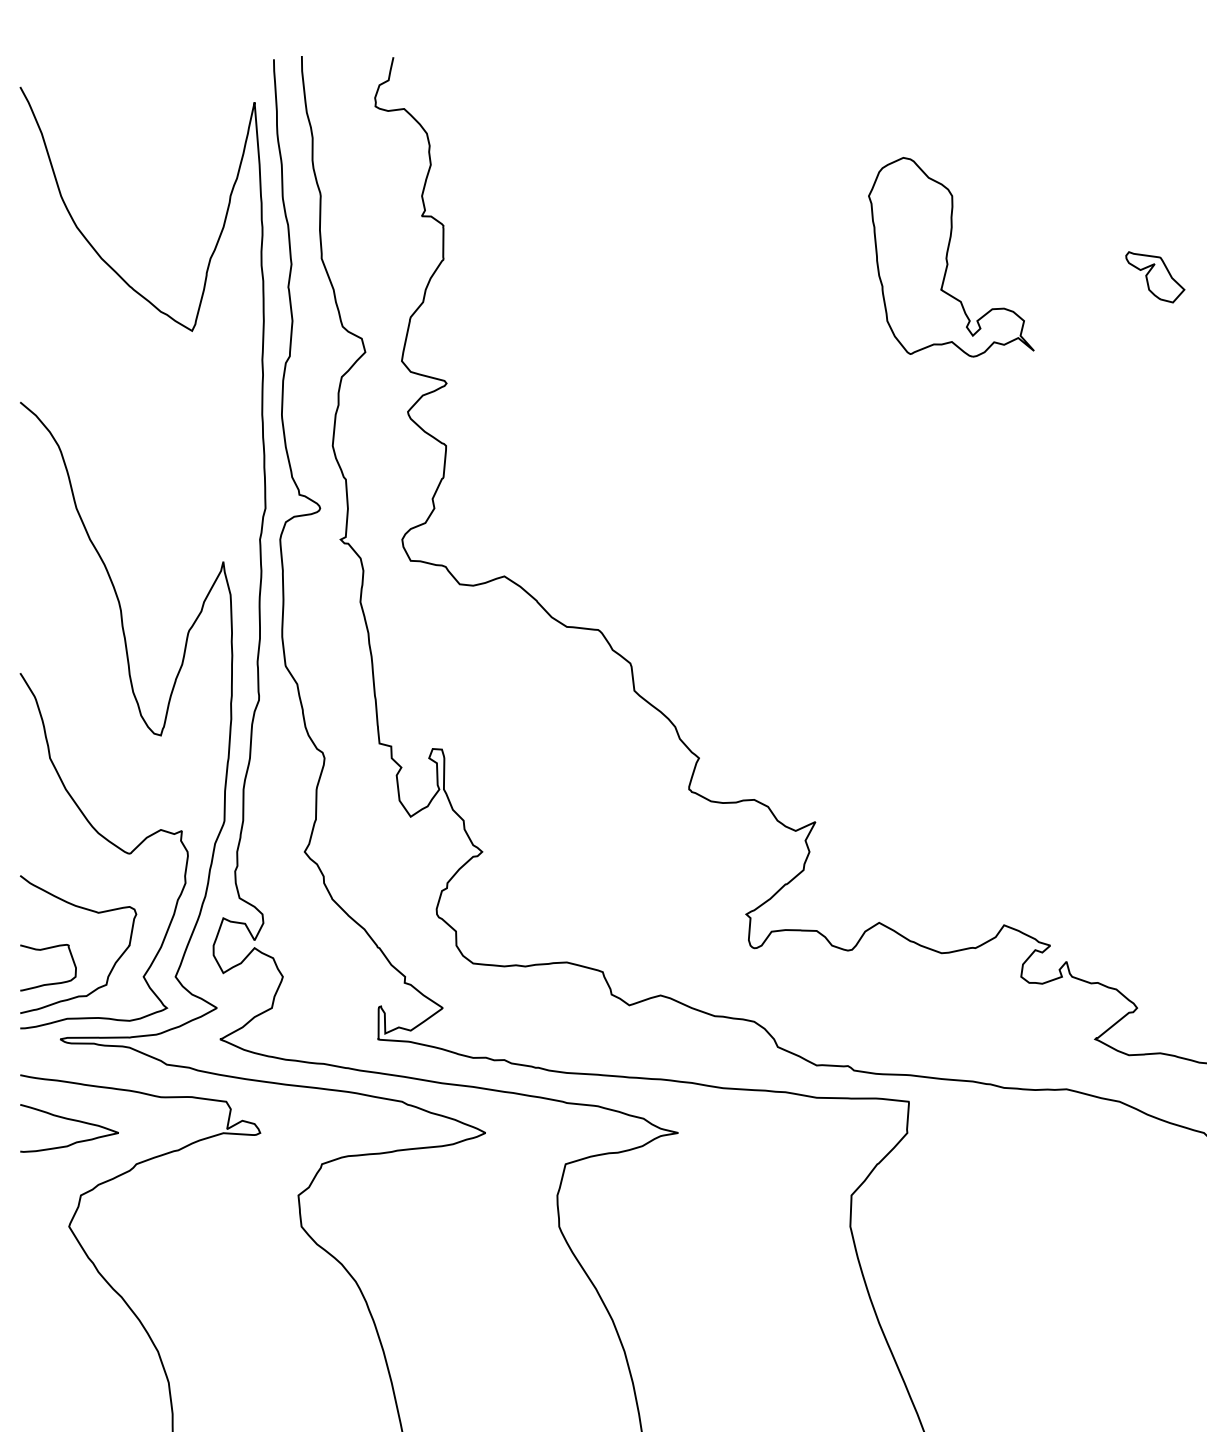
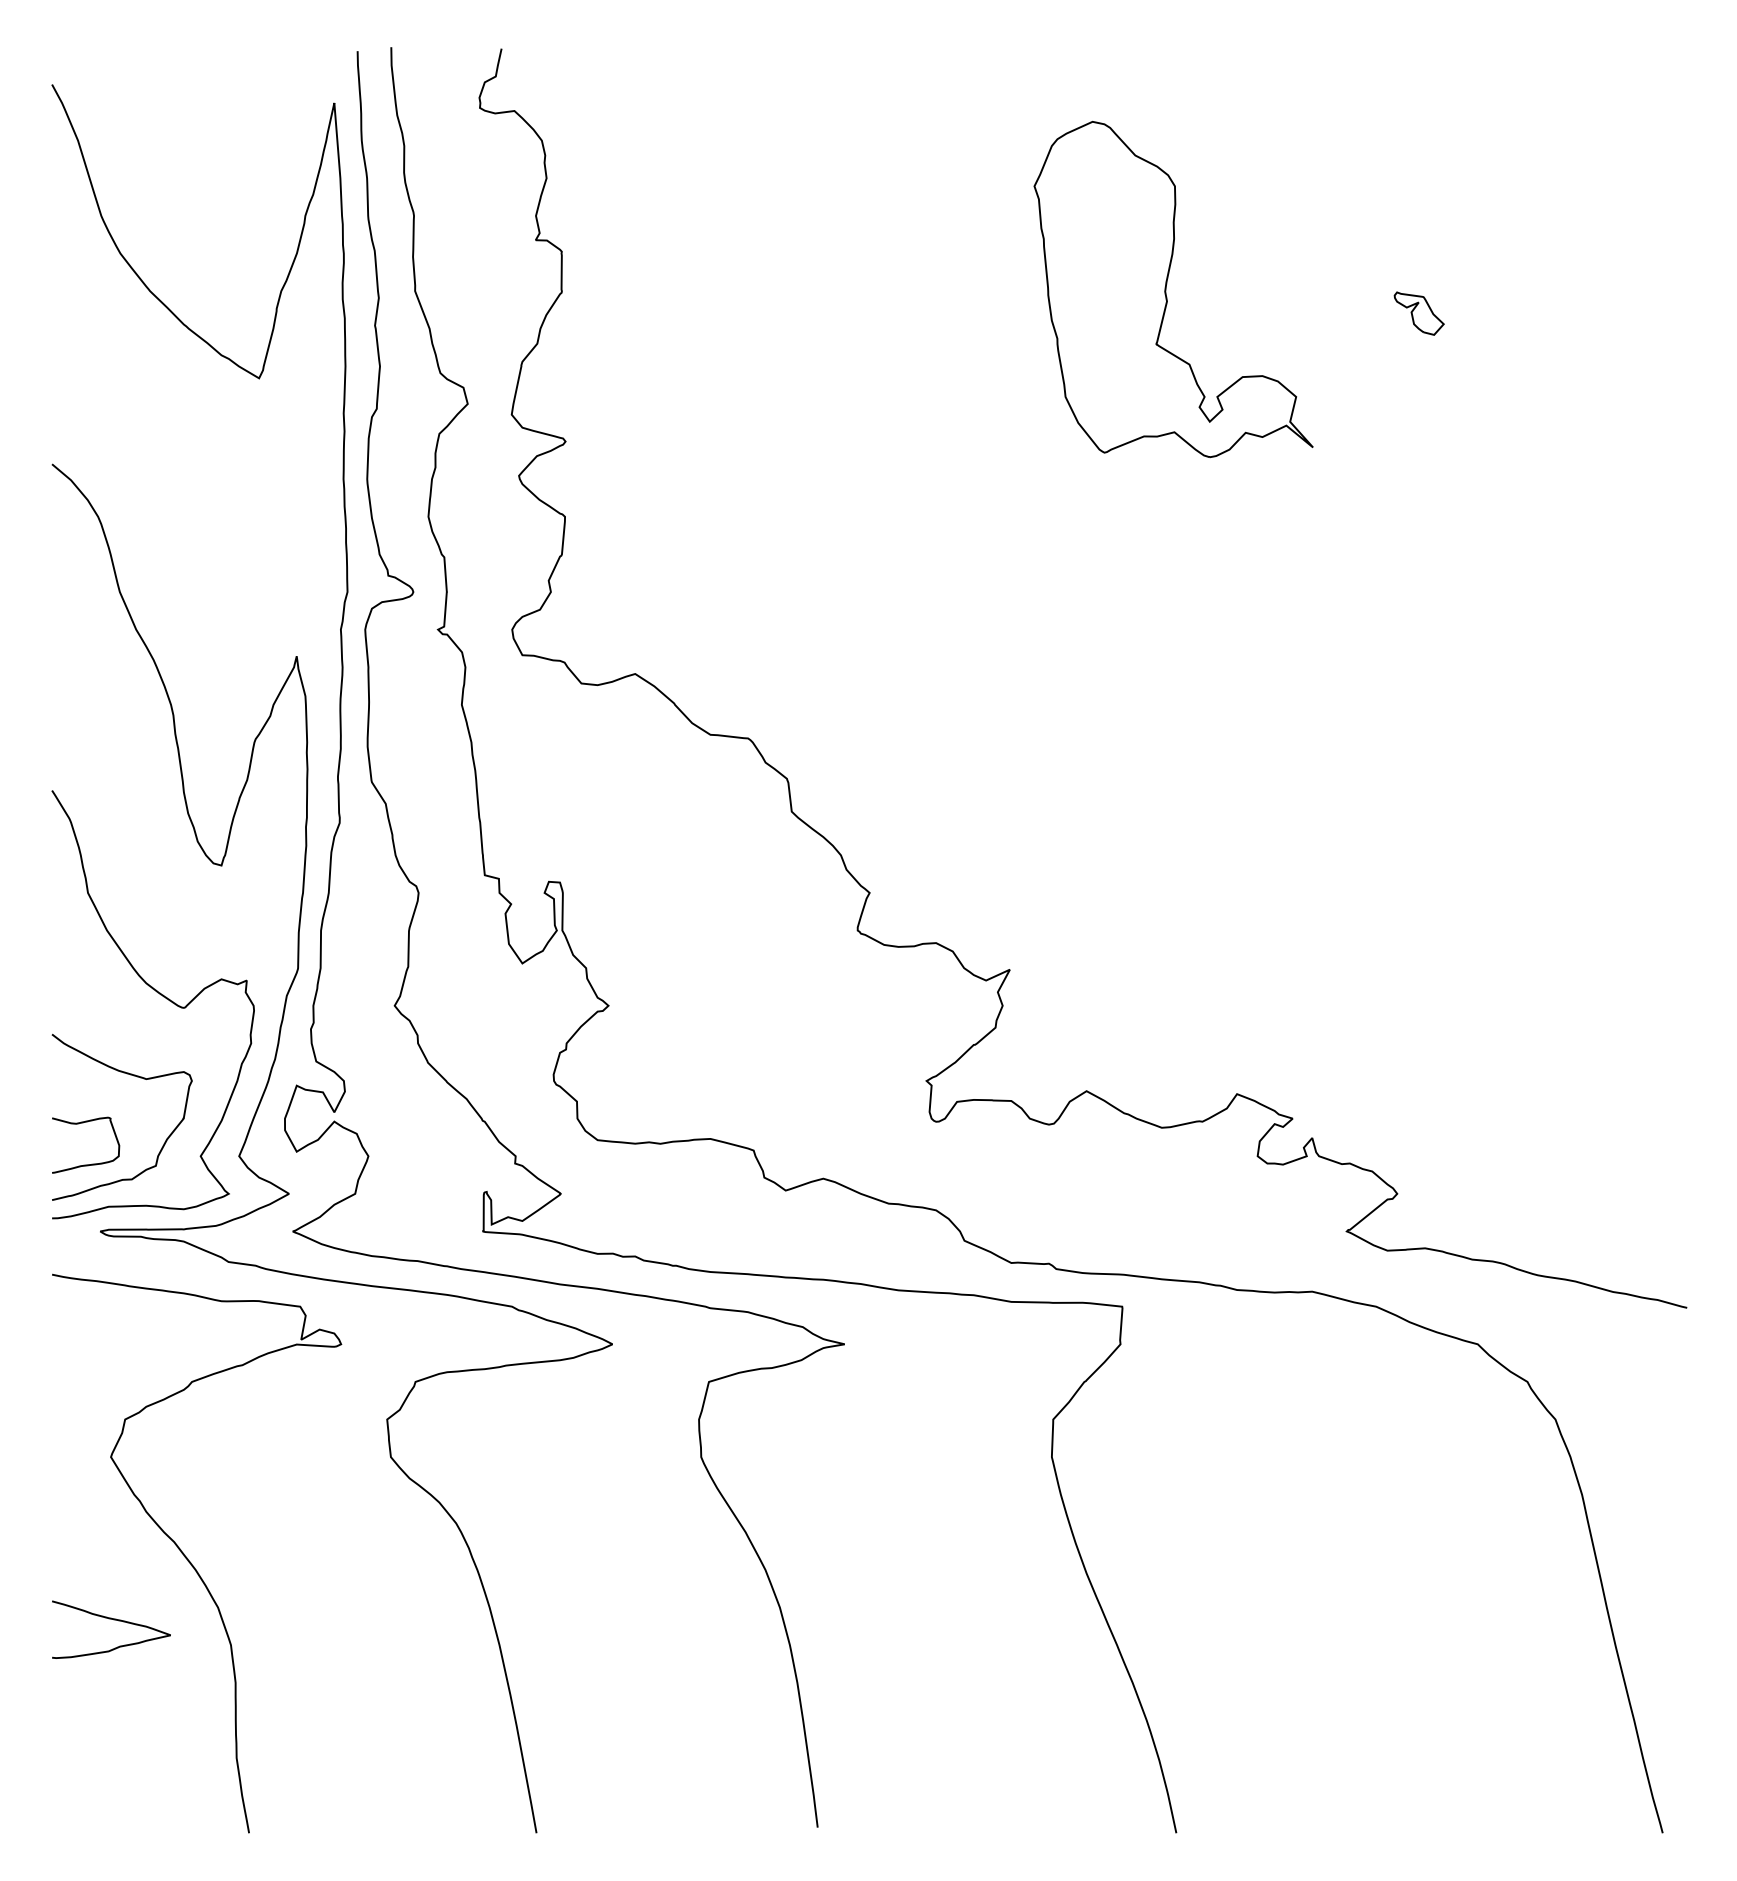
part: (951, 257) -> (1173, 289), size x1.4
part: (1155, 277) -> (1419, 313), size x0.7
curve: (71, 1120) -> (113, 1620), moved

